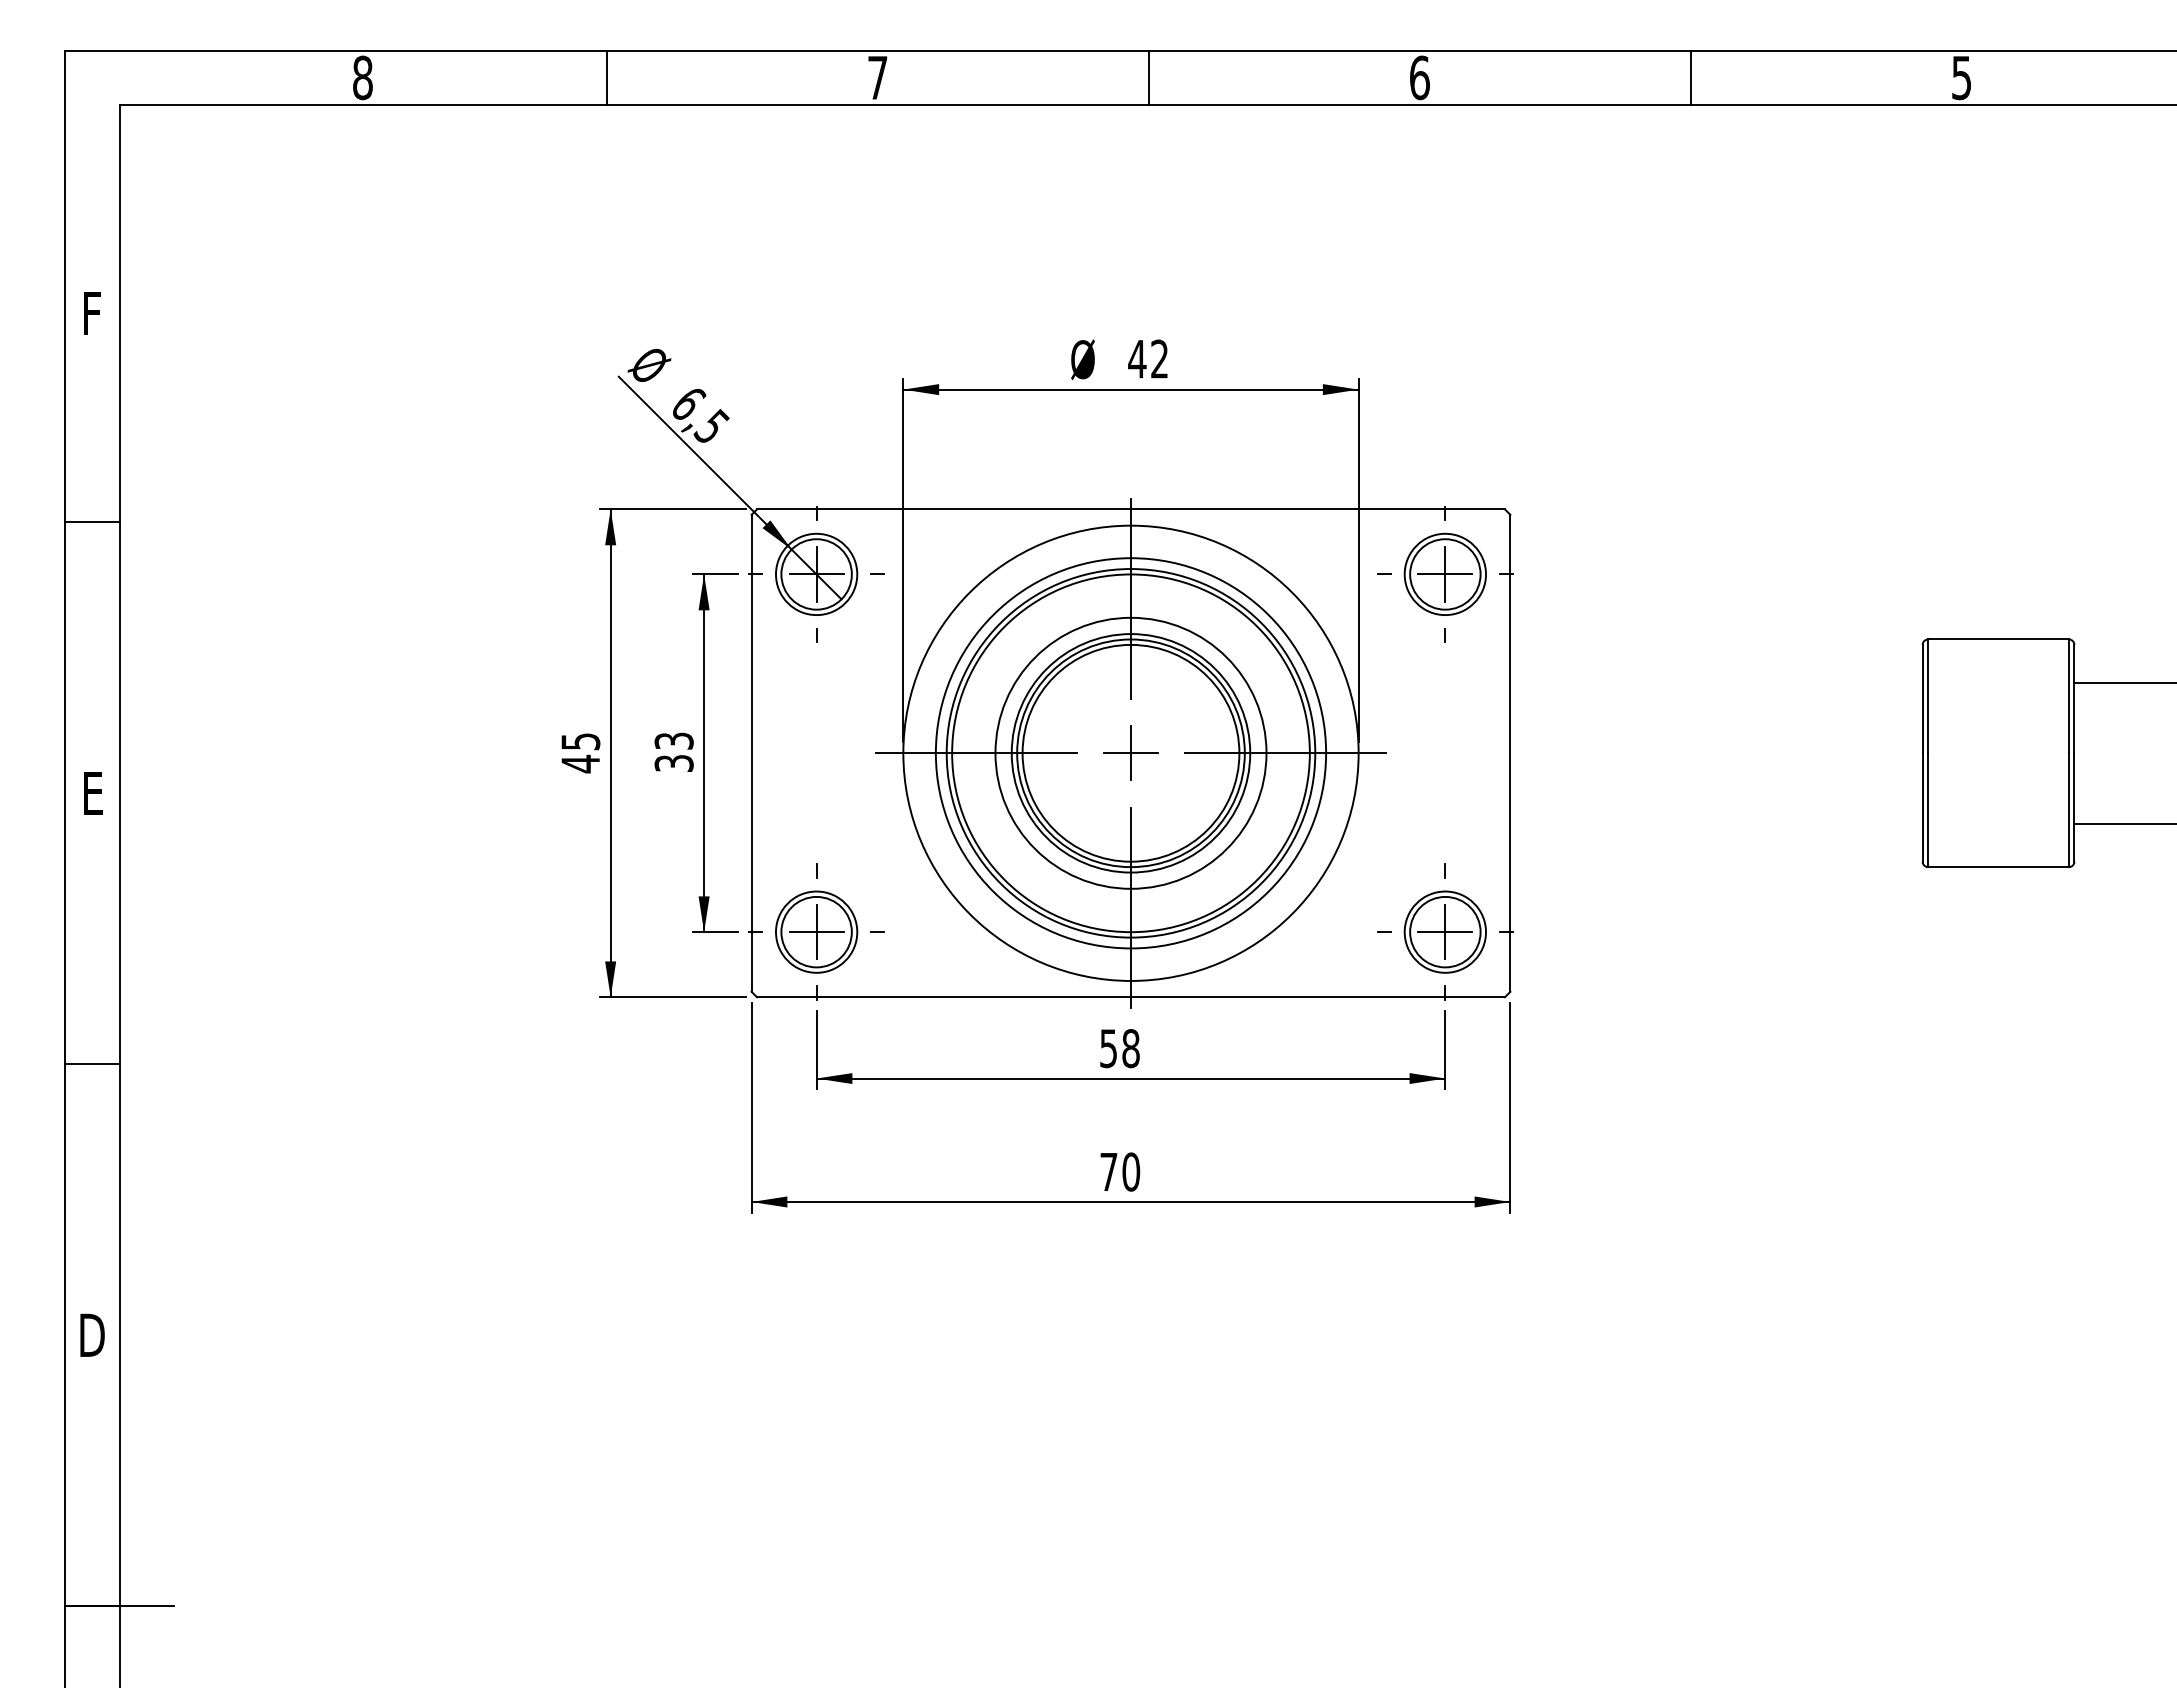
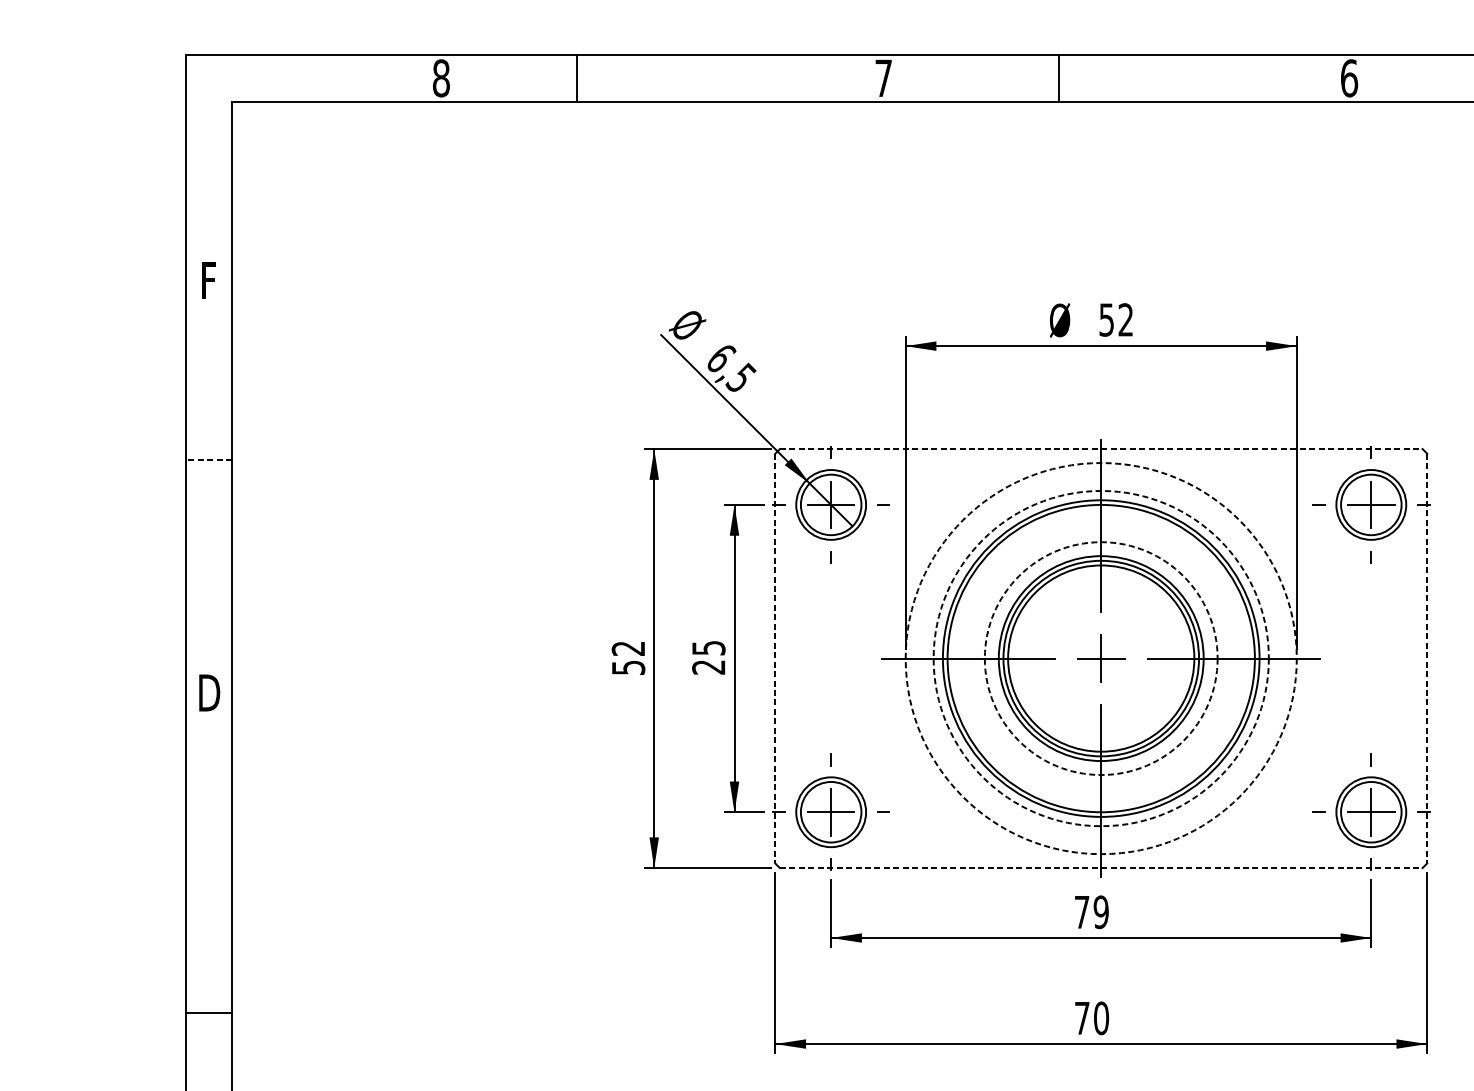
line: (607, 77) -> (576, 78), moved
line: (1149, 77) -> (1059, 78), moved
text: (1137, 359) -> (1106, 320), 42 -> 52
line: (1131, 509) -> (1101, 449), solid -> dashed
line: (91, 522) -> (208, 460), solid -> dashed
text: (673, 752) -> (708, 657), 33 -> 25
circle: (1130, 752) -> (1100, 657), solid -> dashed
circle: (1130, 752) -> (1100, 657), solid -> dashed
text: (580, 753) -> (628, 658), 45 -> 52
line: (751, 753) -> (775, 658), solid -> dashed
circle: (1130, 753) -> (1100, 658), solid -> dashed
line: (1510, 753) -> (1427, 658), solid -> dashed
text: (93, 792) -> (209, 692), E -> D
line: (1131, 997) -> (1101, 868), solid -> dashed
text: (1119, 1048) -> (1091, 912), 58 -> 79
line: (92, 1064) -> (209, 1013), moved

